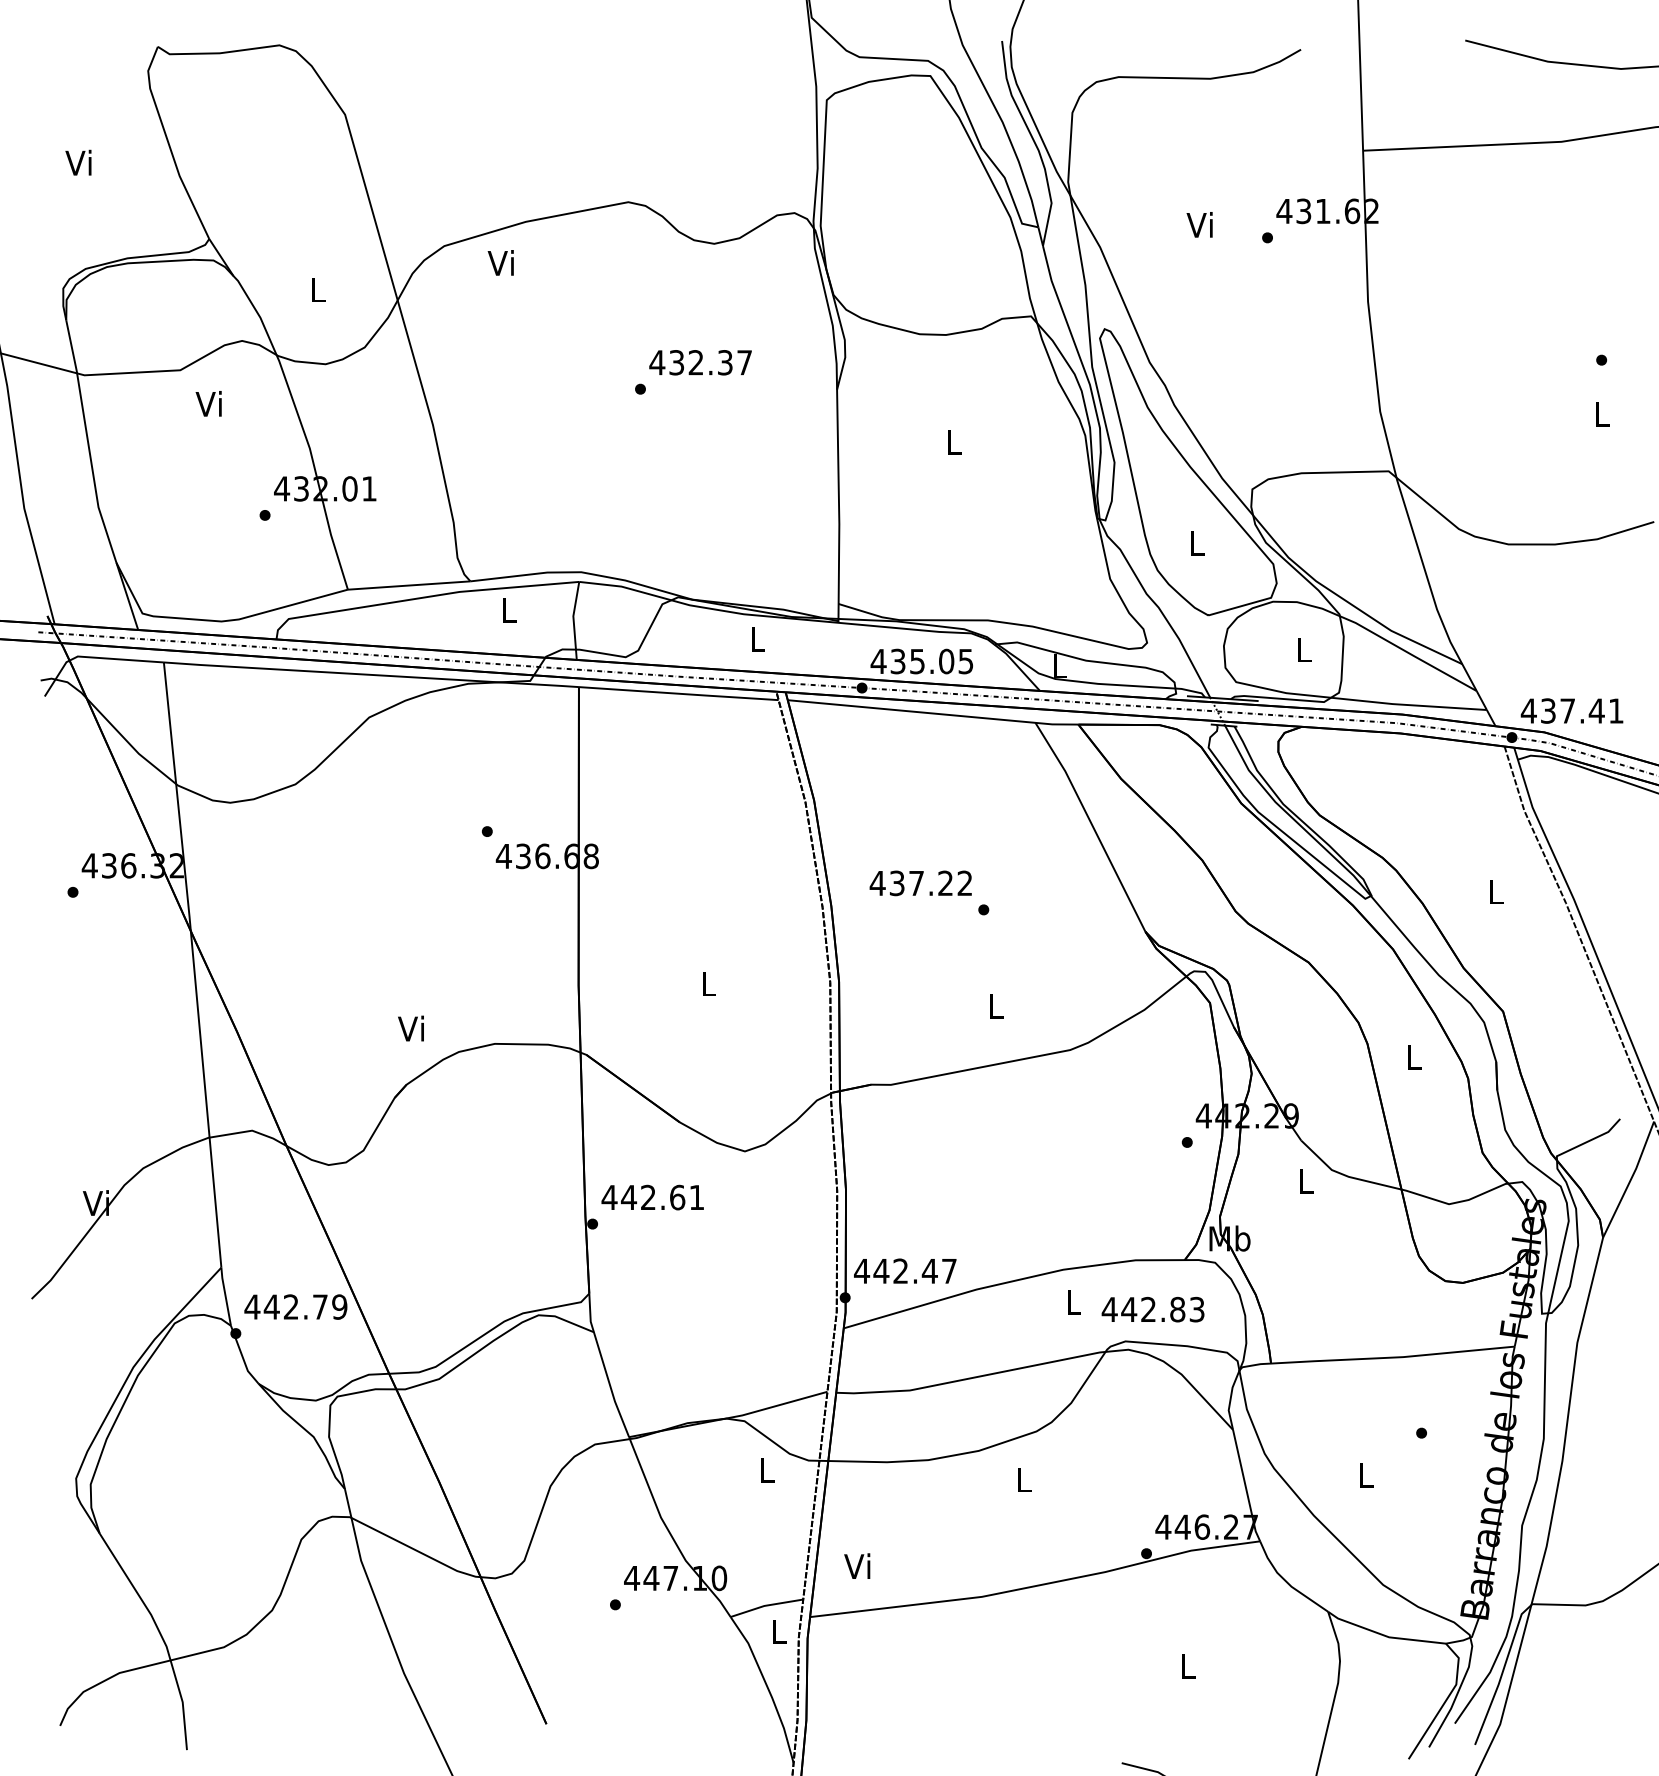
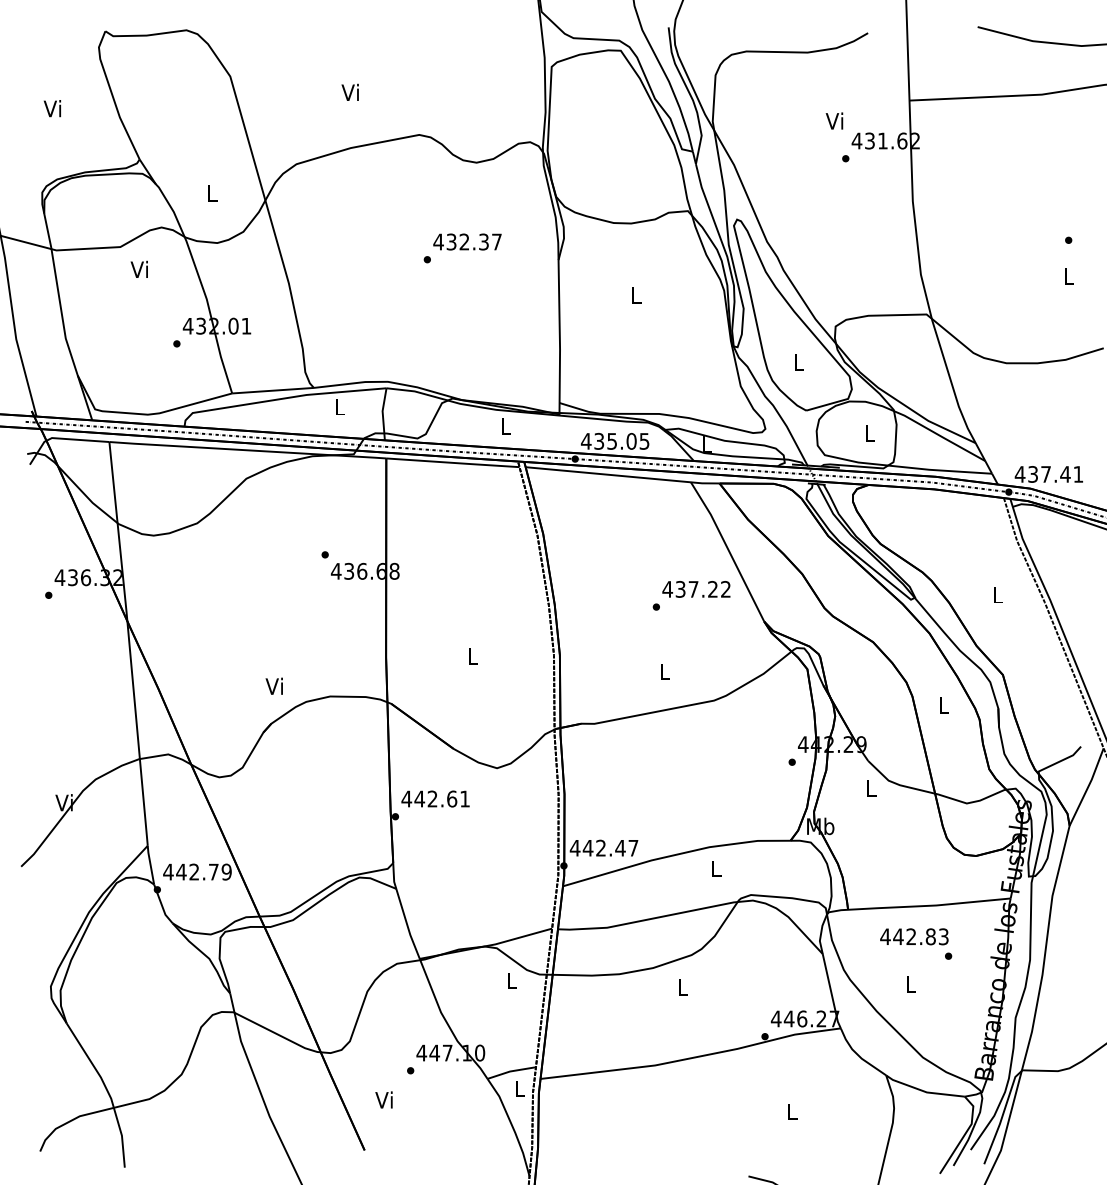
text: (1199, 224) -> (834, 120), moved
text: (499, 261) -> (349, 91), moved
text: (920, 883) -> (696, 589), moved
text: (1153, 1309) -> (914, 936), moved
text: (856, 1565) -> (383, 1099), moved

